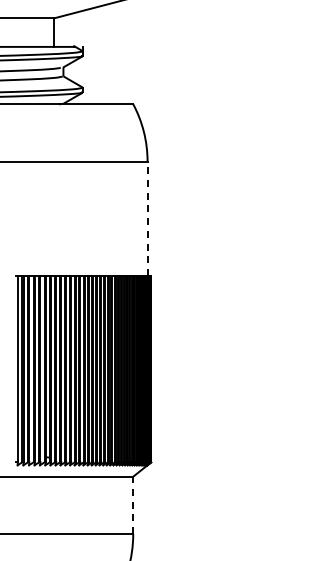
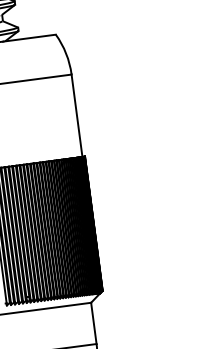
line: (147, 218) -> (76, 115), dashed -> solid
line: (133, 505) -> (94, 323), dashed -> solid

